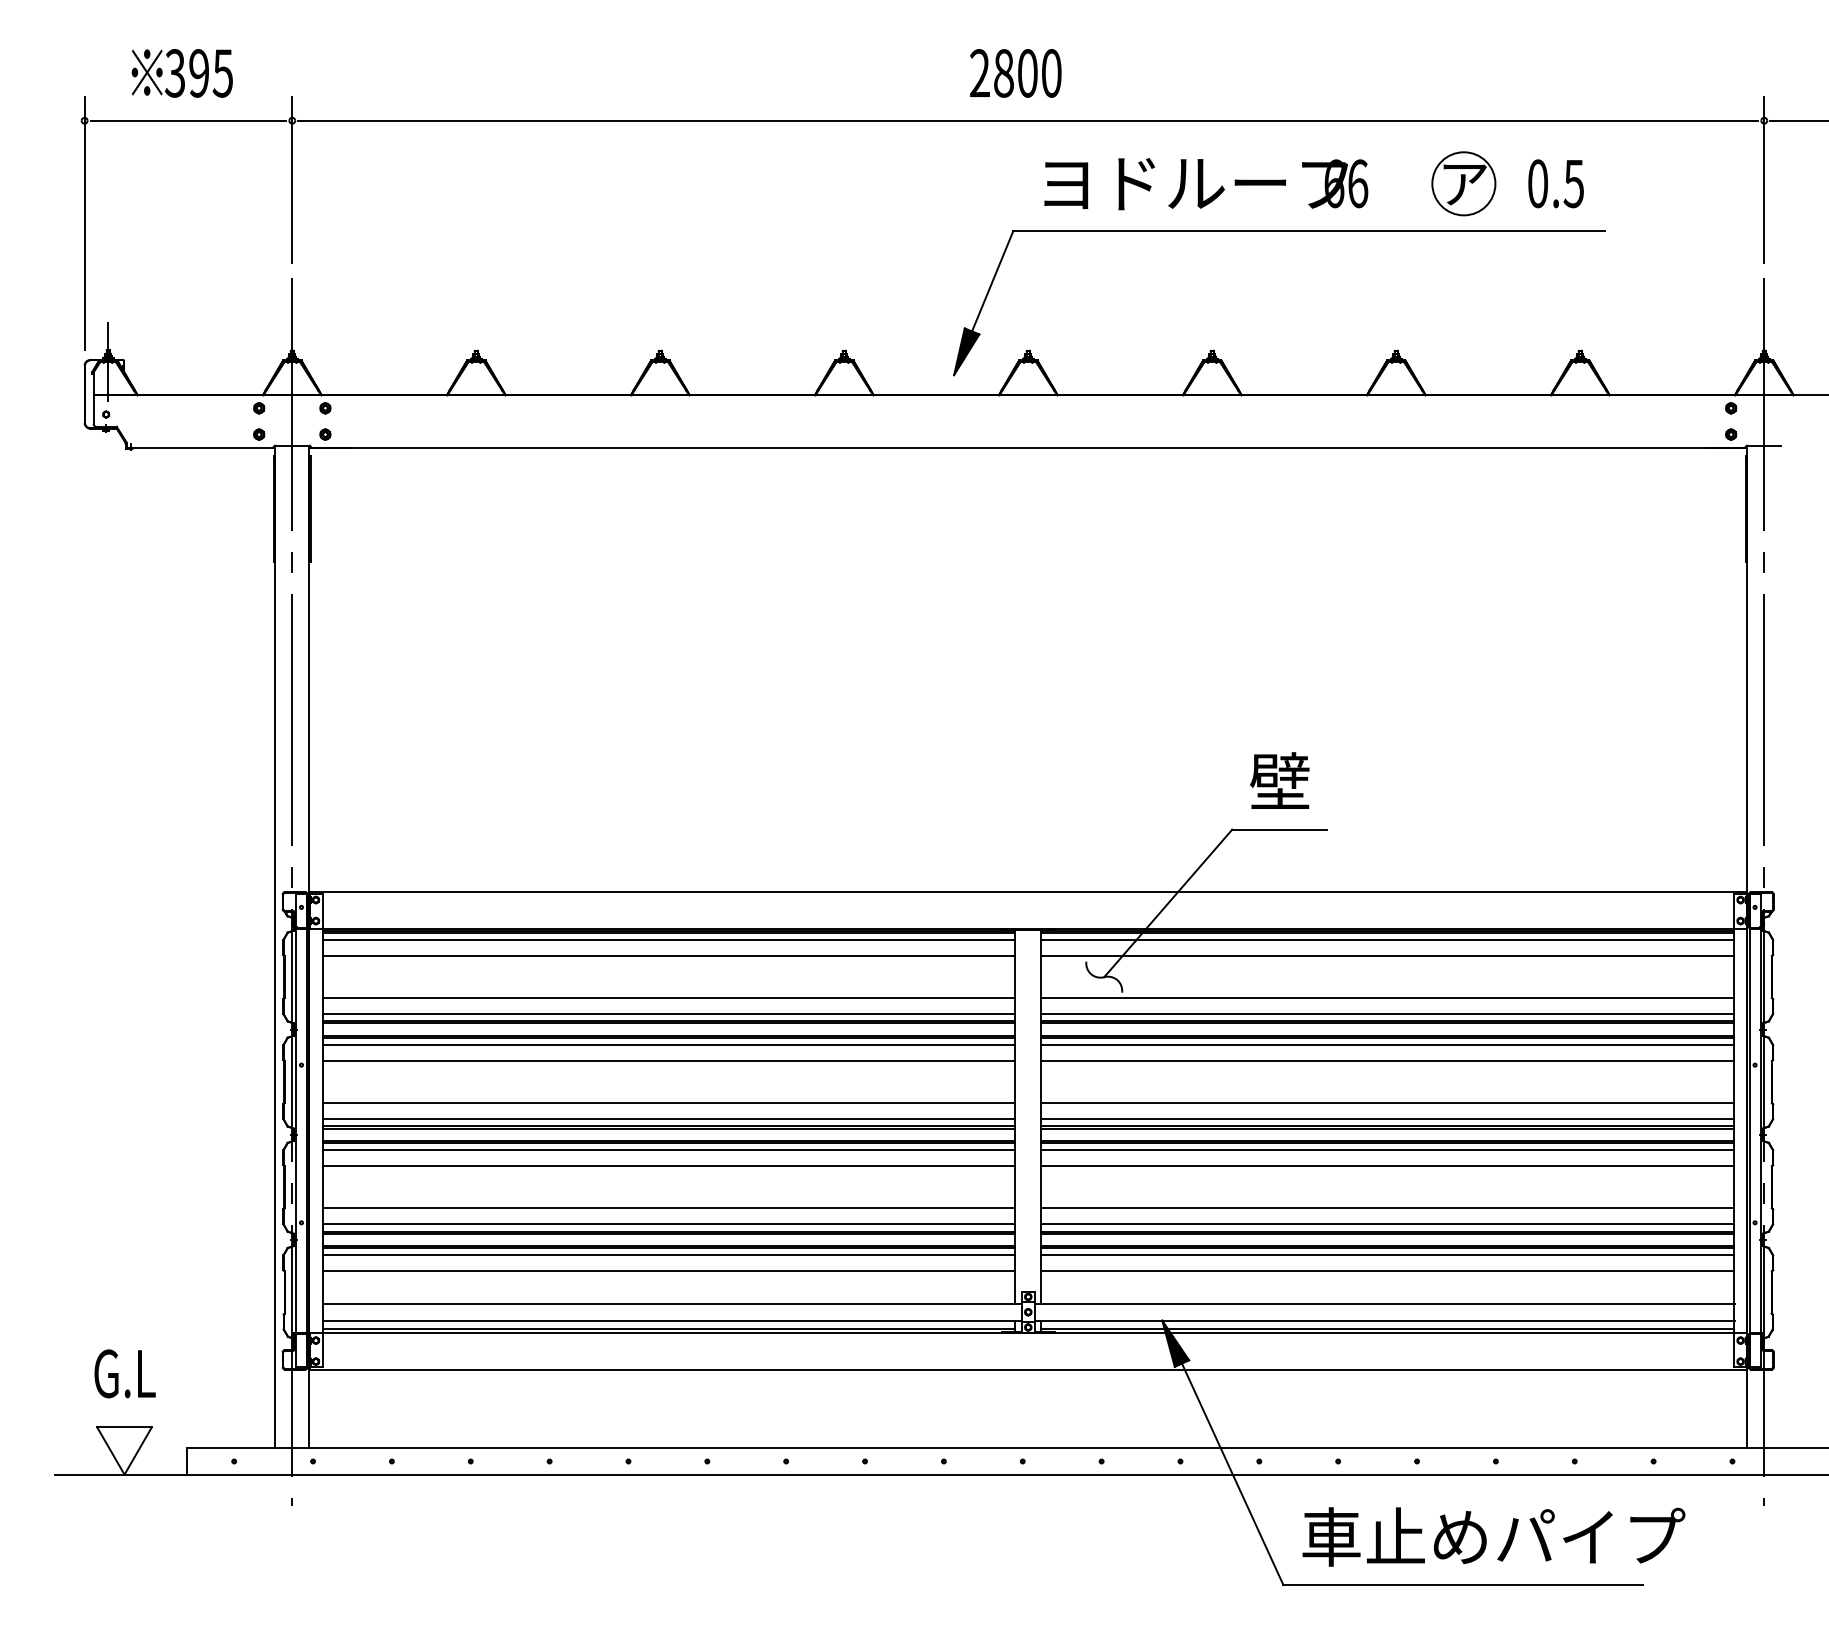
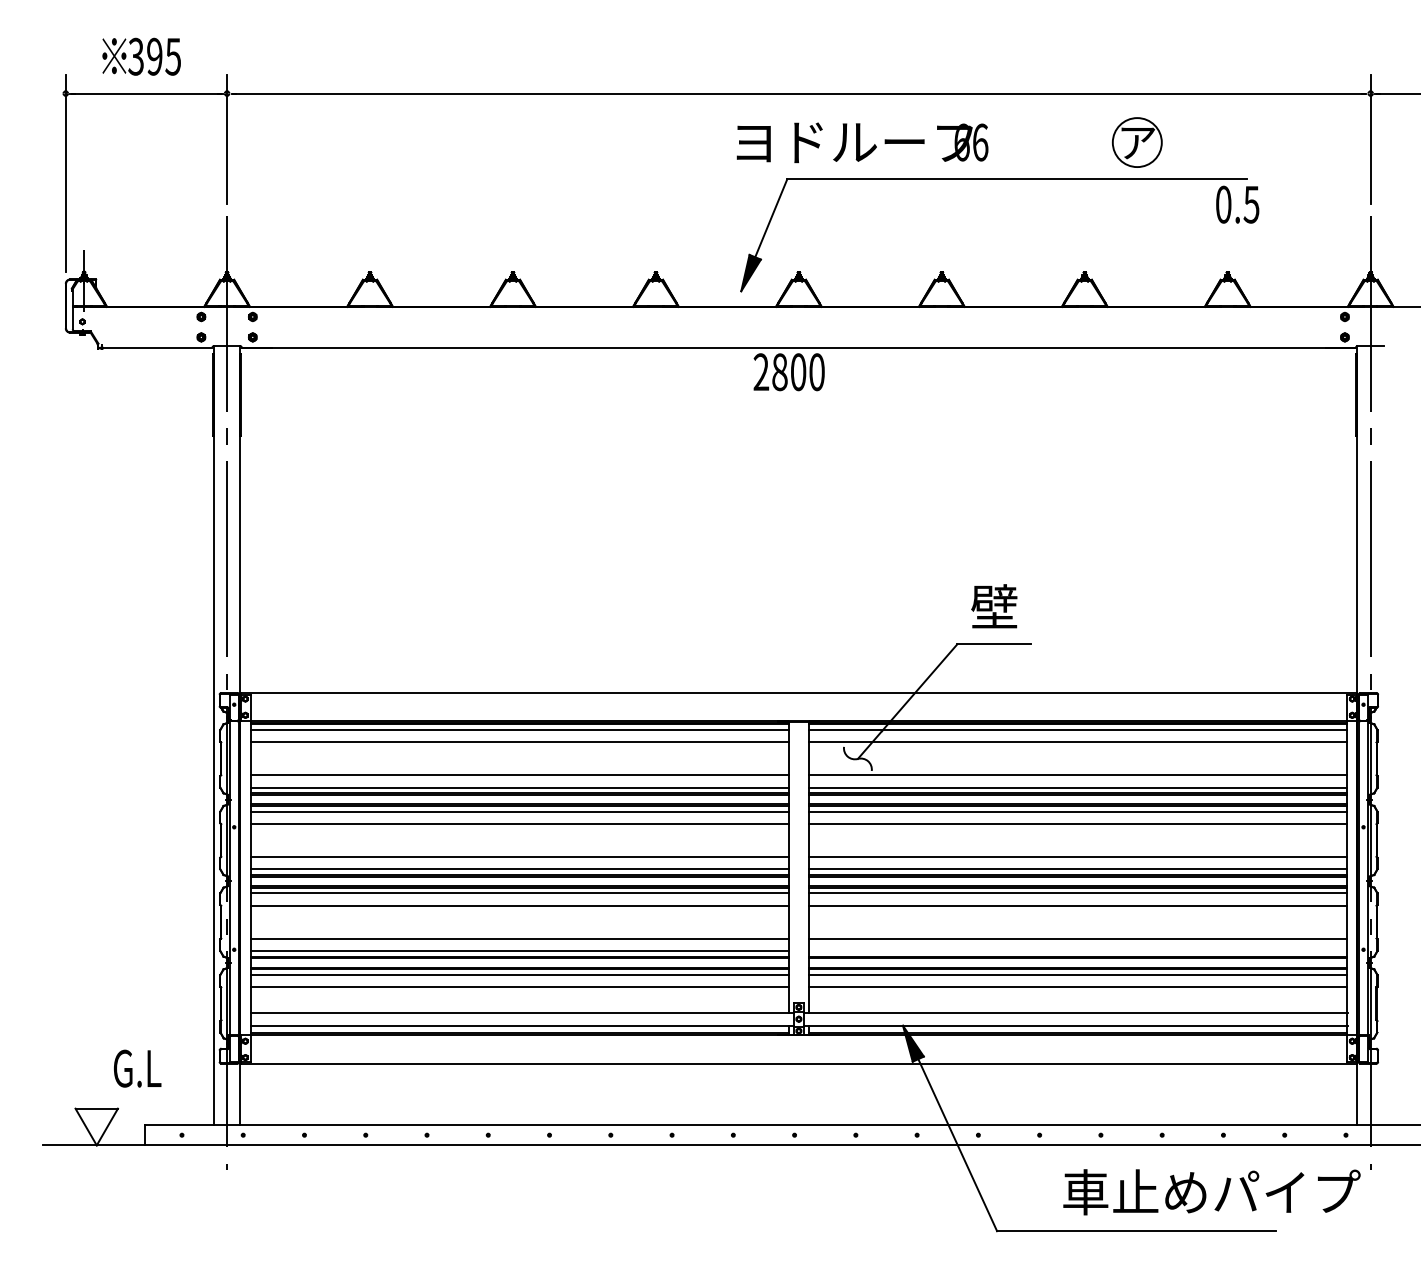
text: (1015, 73) -> (788, 372), moved
text: (1555, 183) -> (1237, 204), moved
text: (1206, 184) -> (862, 143), moved
line: (1387, 1224) -> (1077, 951), removed
text: (124, 1373) -> (137, 1068), moved
text: (1493, 1536) -> (1211, 1191), moved

